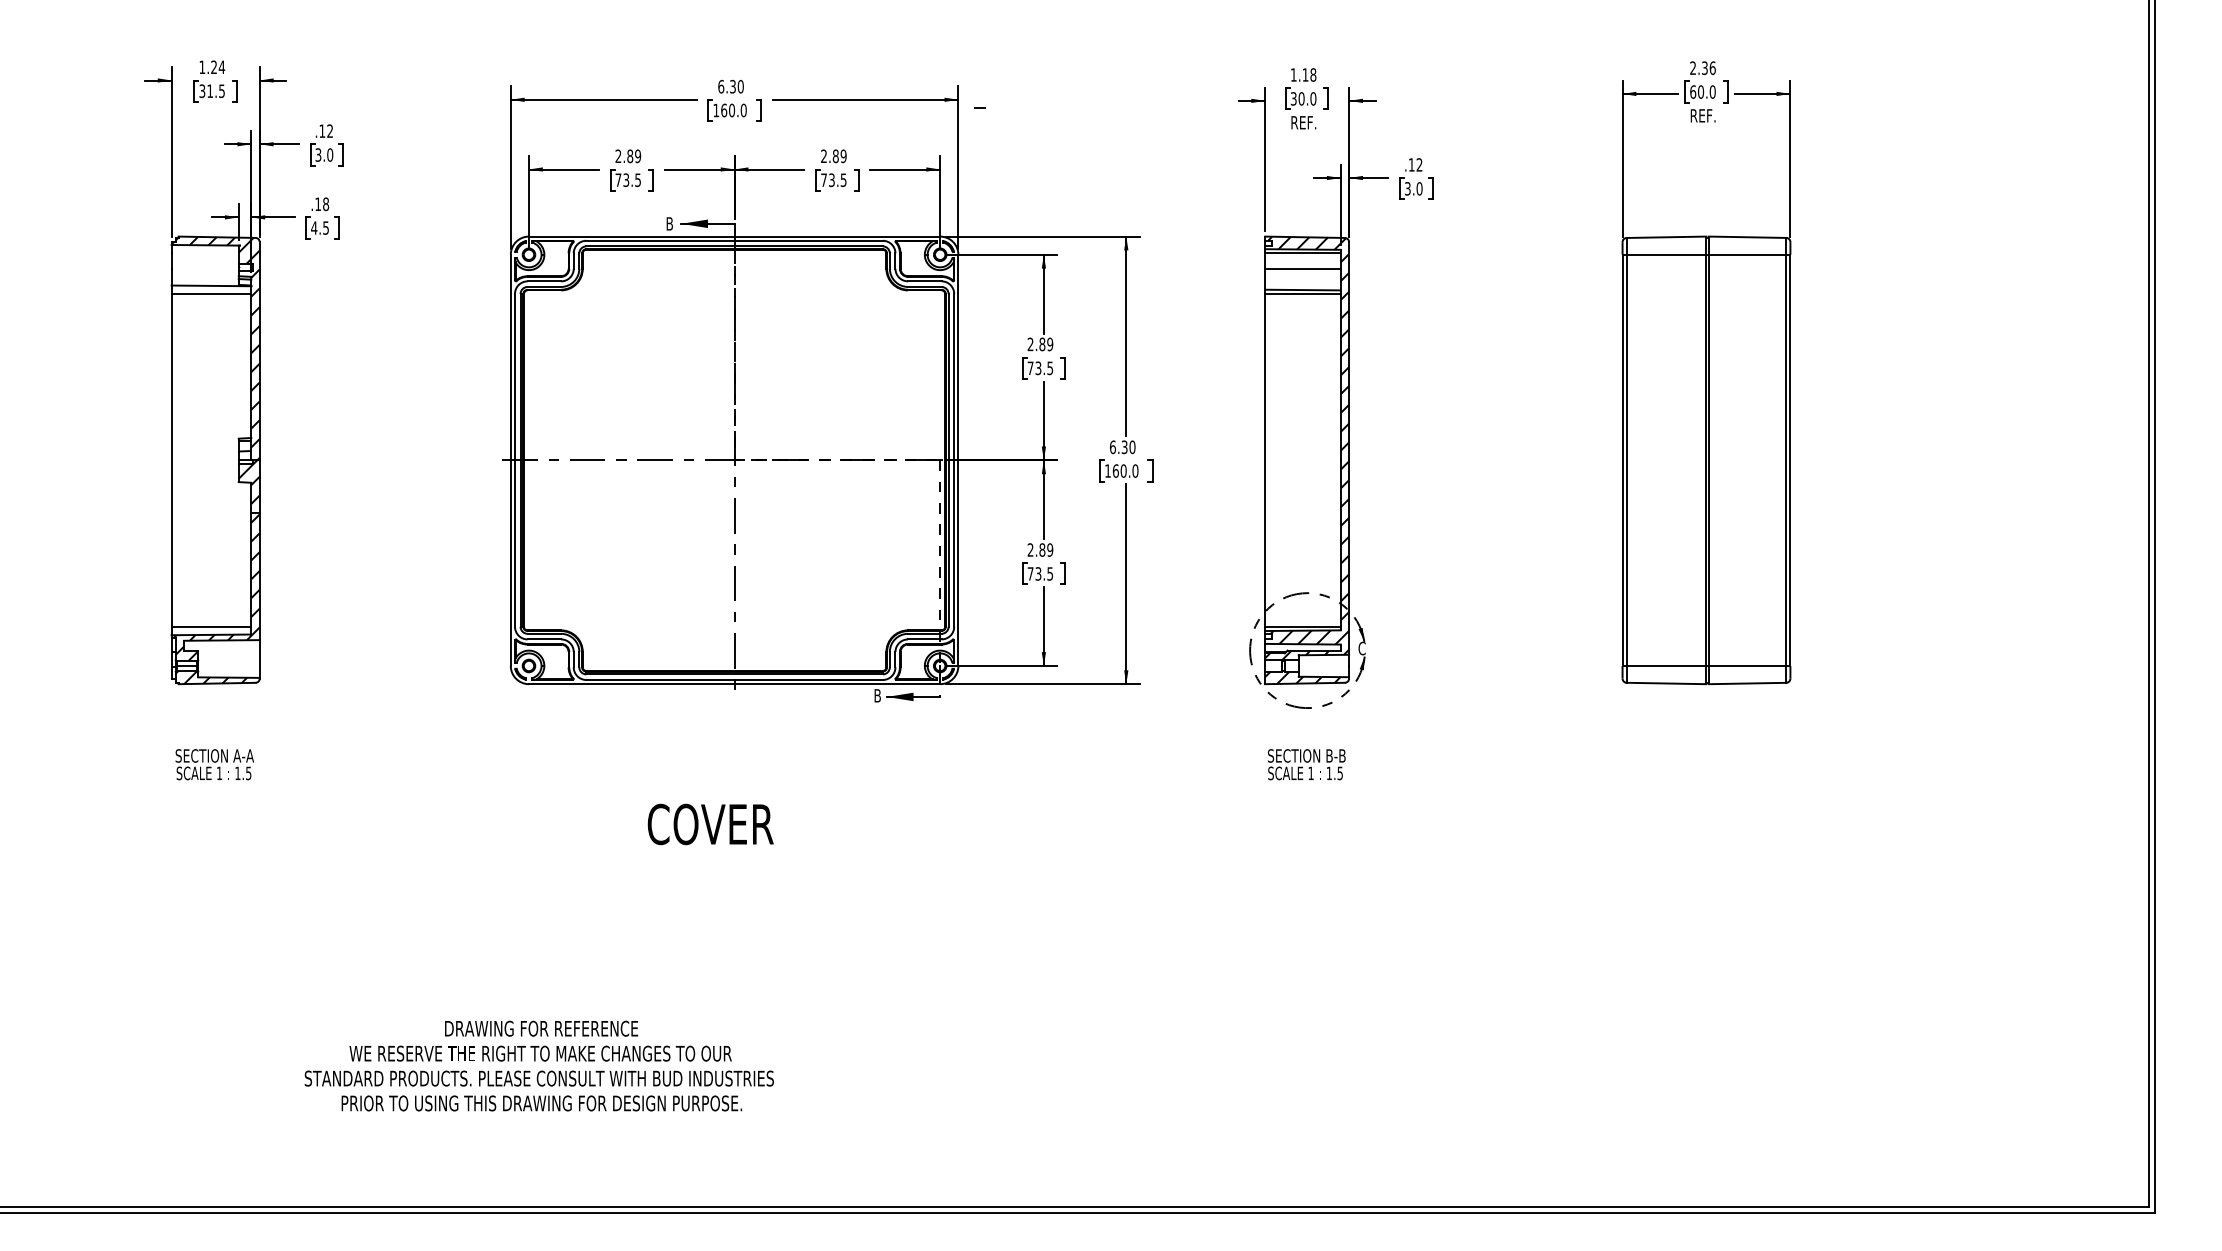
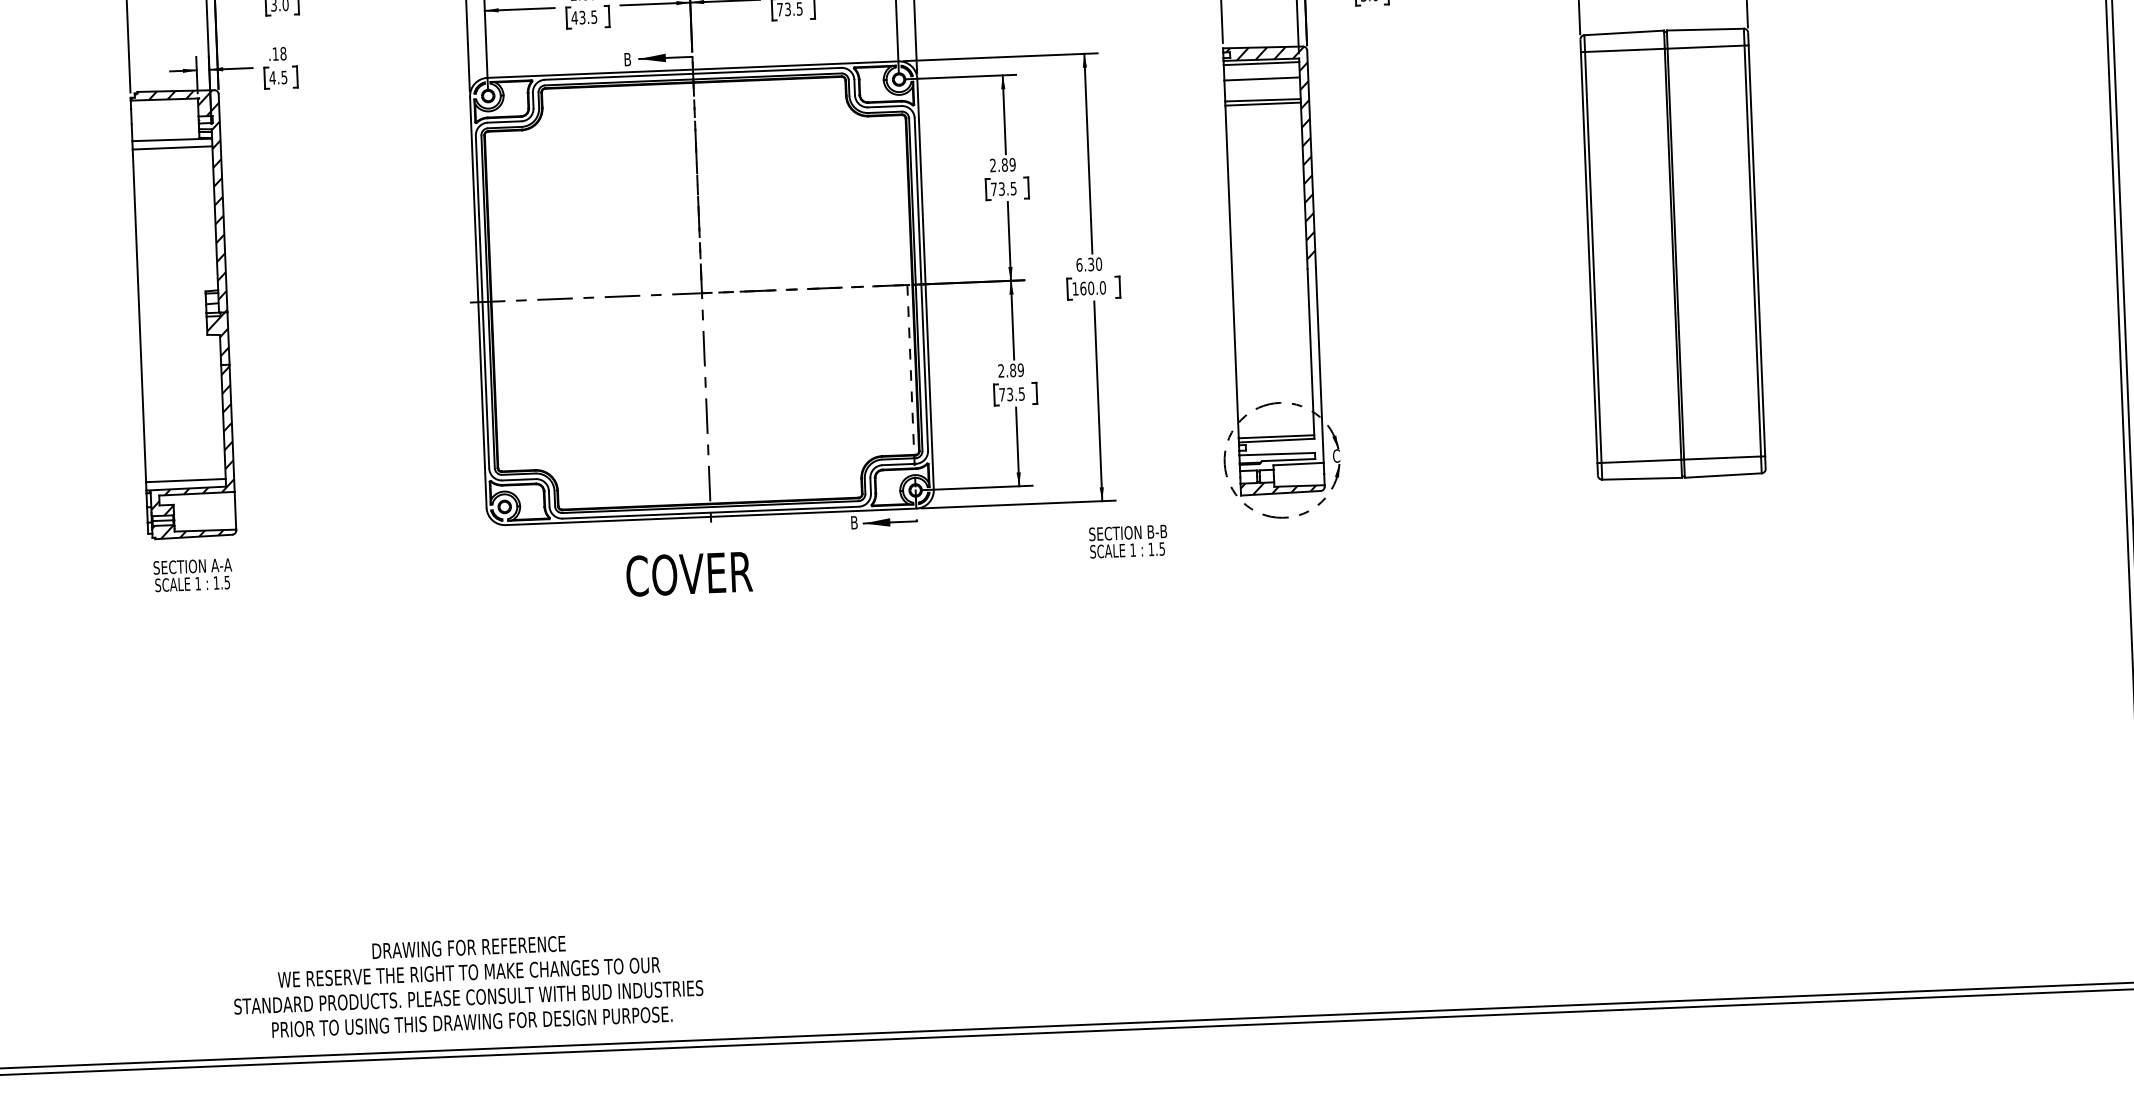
text: (618, 179) -> (574, 17), 73.5 -> 43.5
hatch: (1307, 560) -> (1278, 370), removed
text: (214, 764) -> (192, 575), moved
text: (1306, 764) -> (1128, 541), moved
text: (710, 824) -> (689, 574), moved
text: (538, 1065) -> (467, 984), moved

